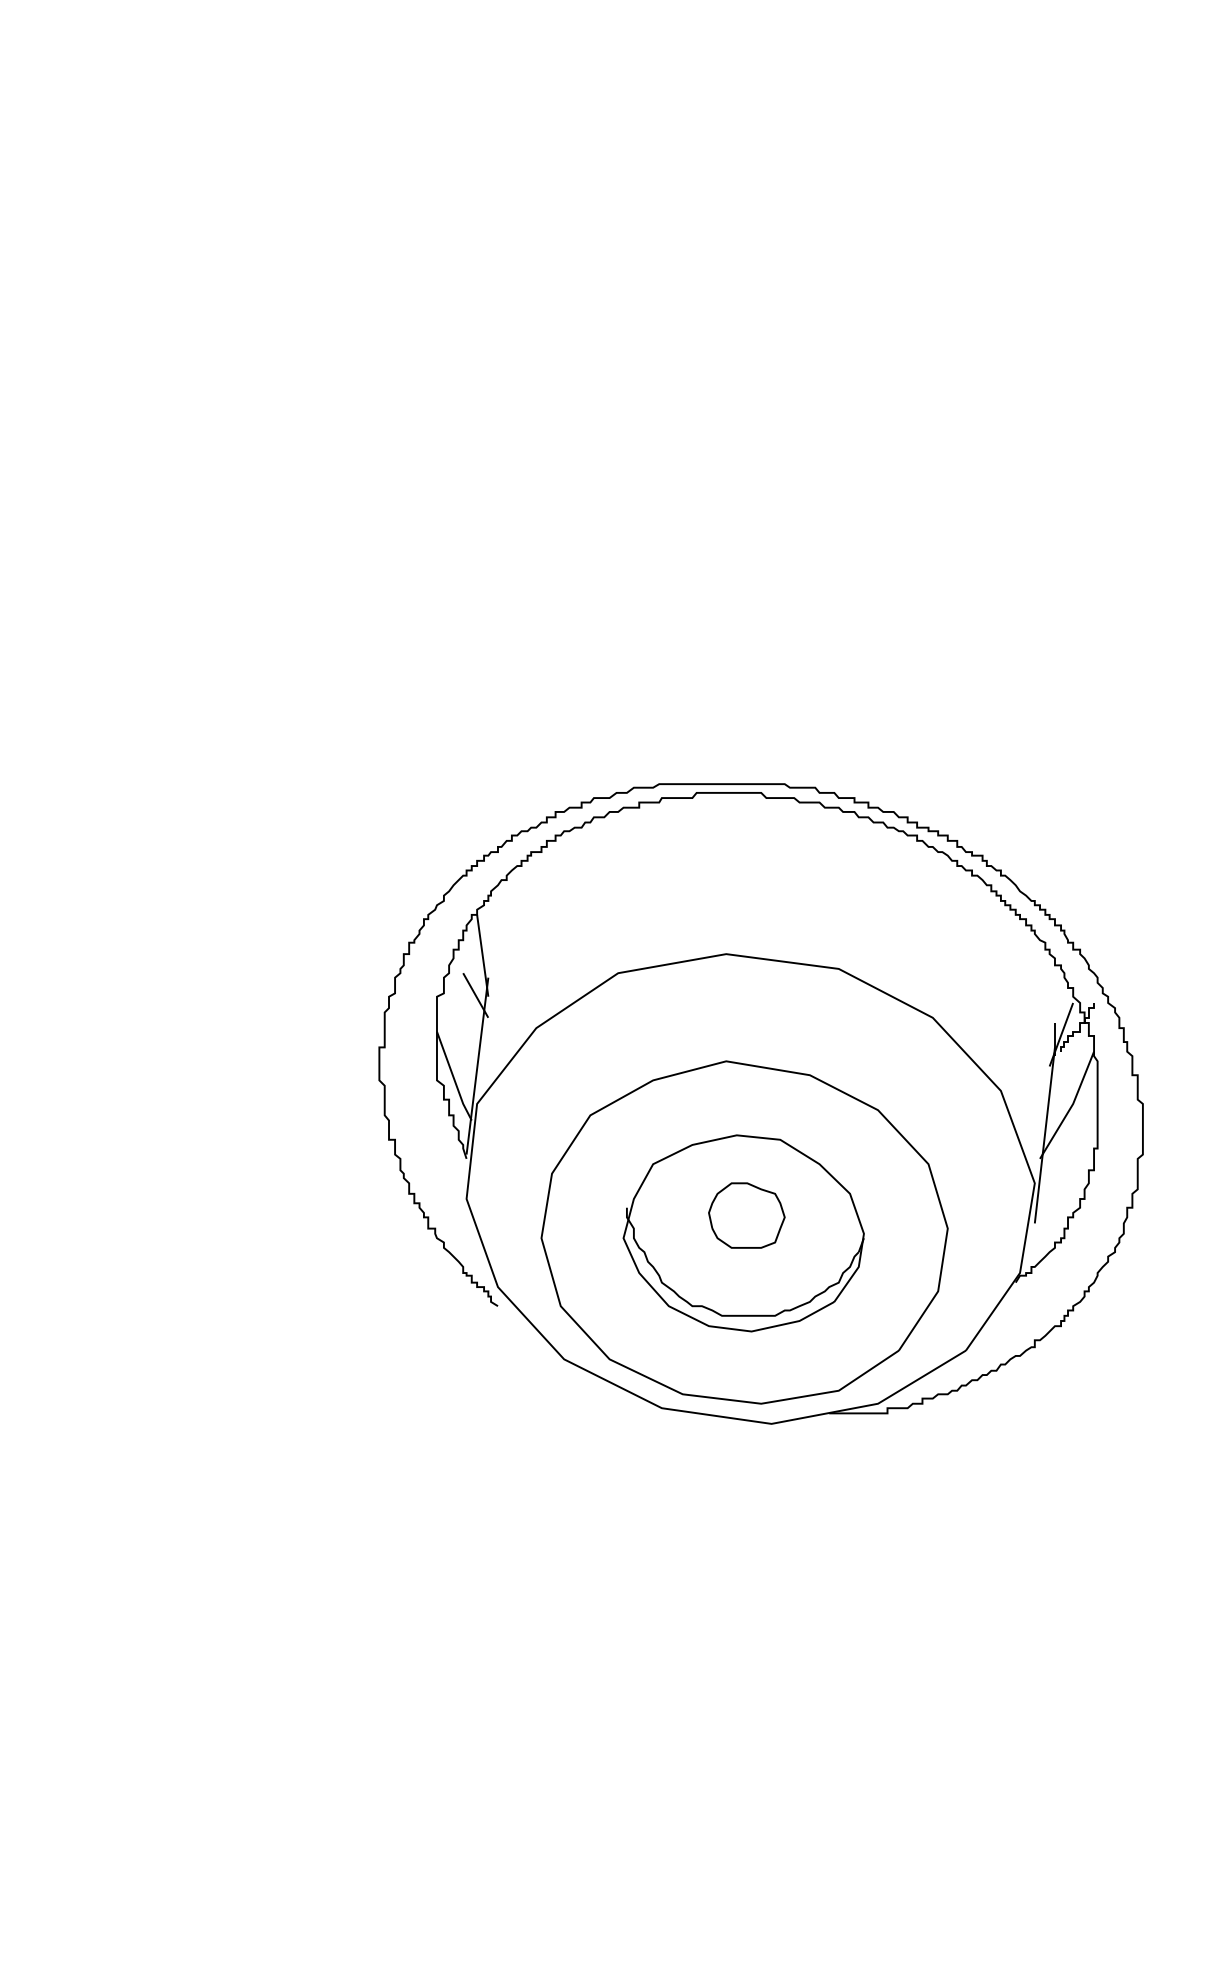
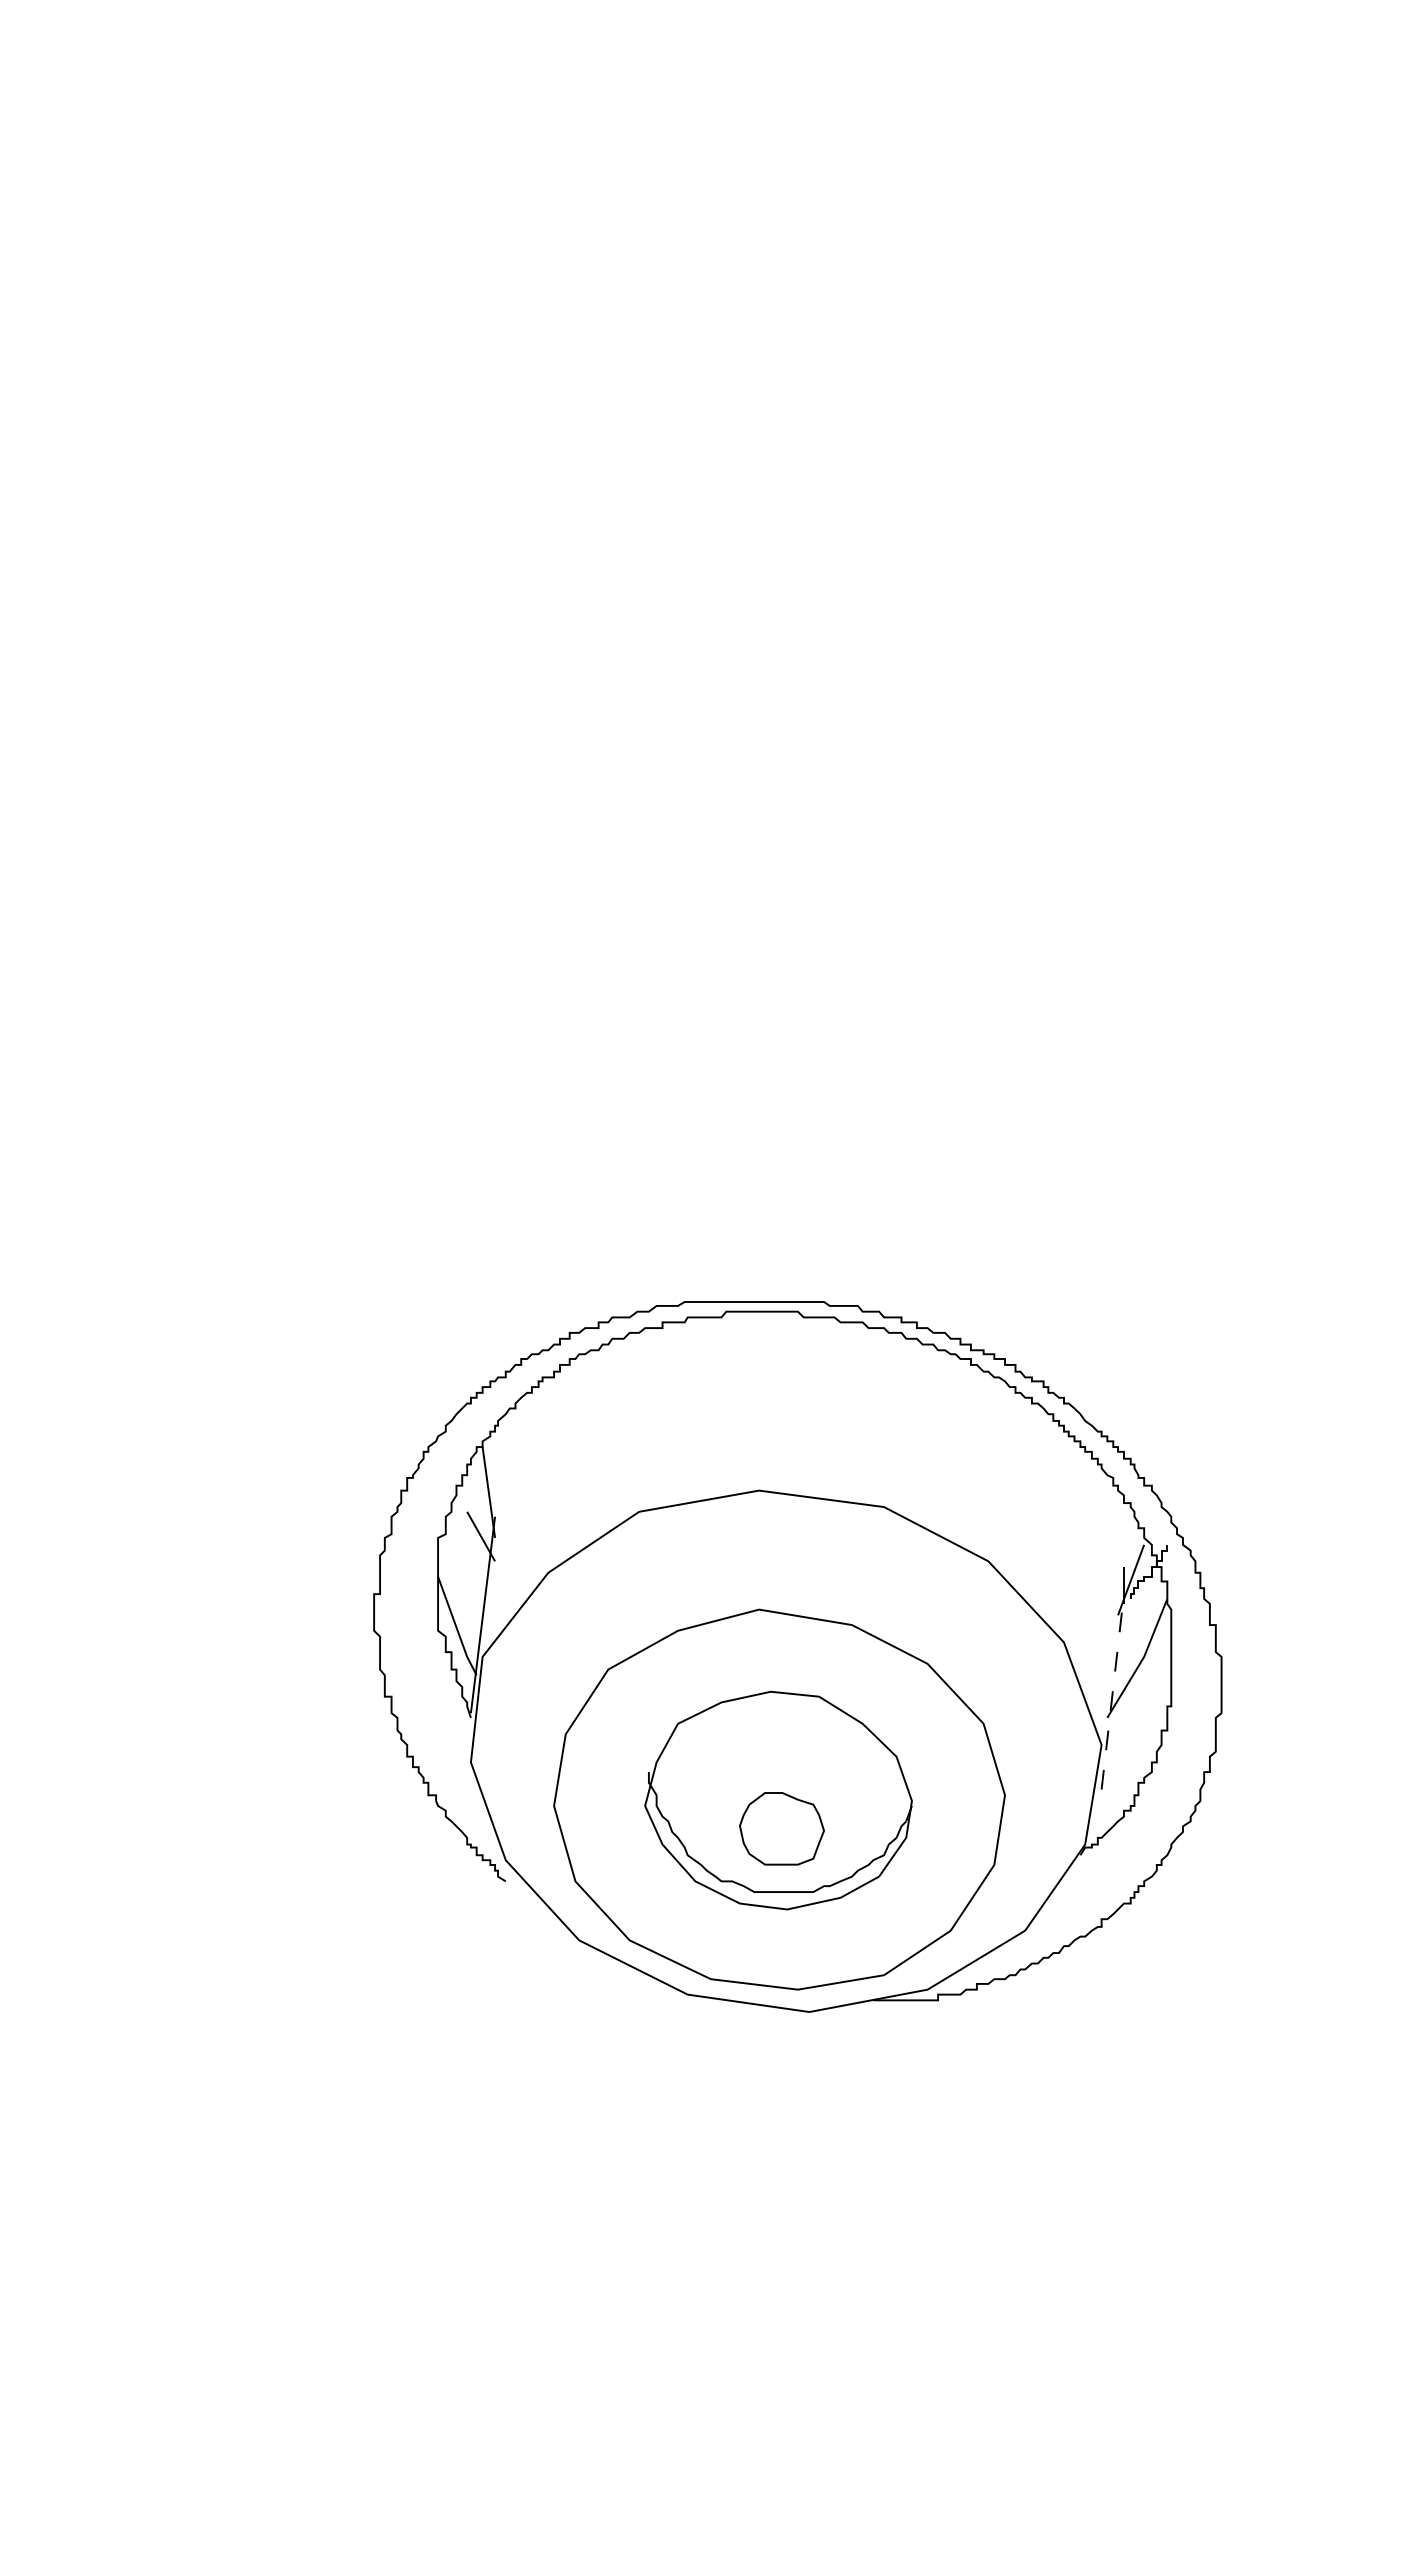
line: (1044, 1135) -> (1112, 1691), solid -> dashed
part: (746, 1215) -> (781, 1828), moved

